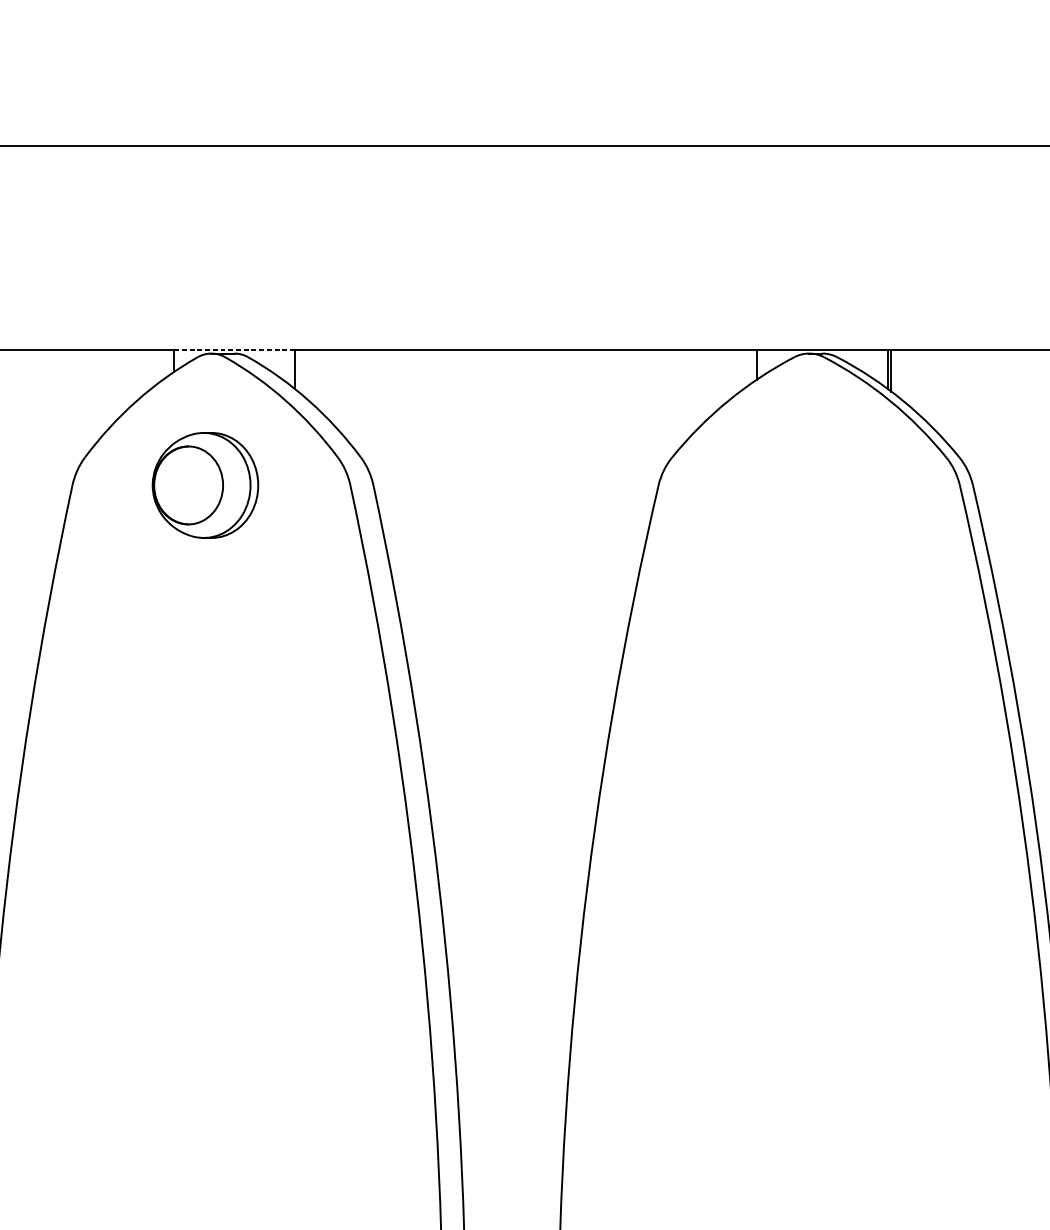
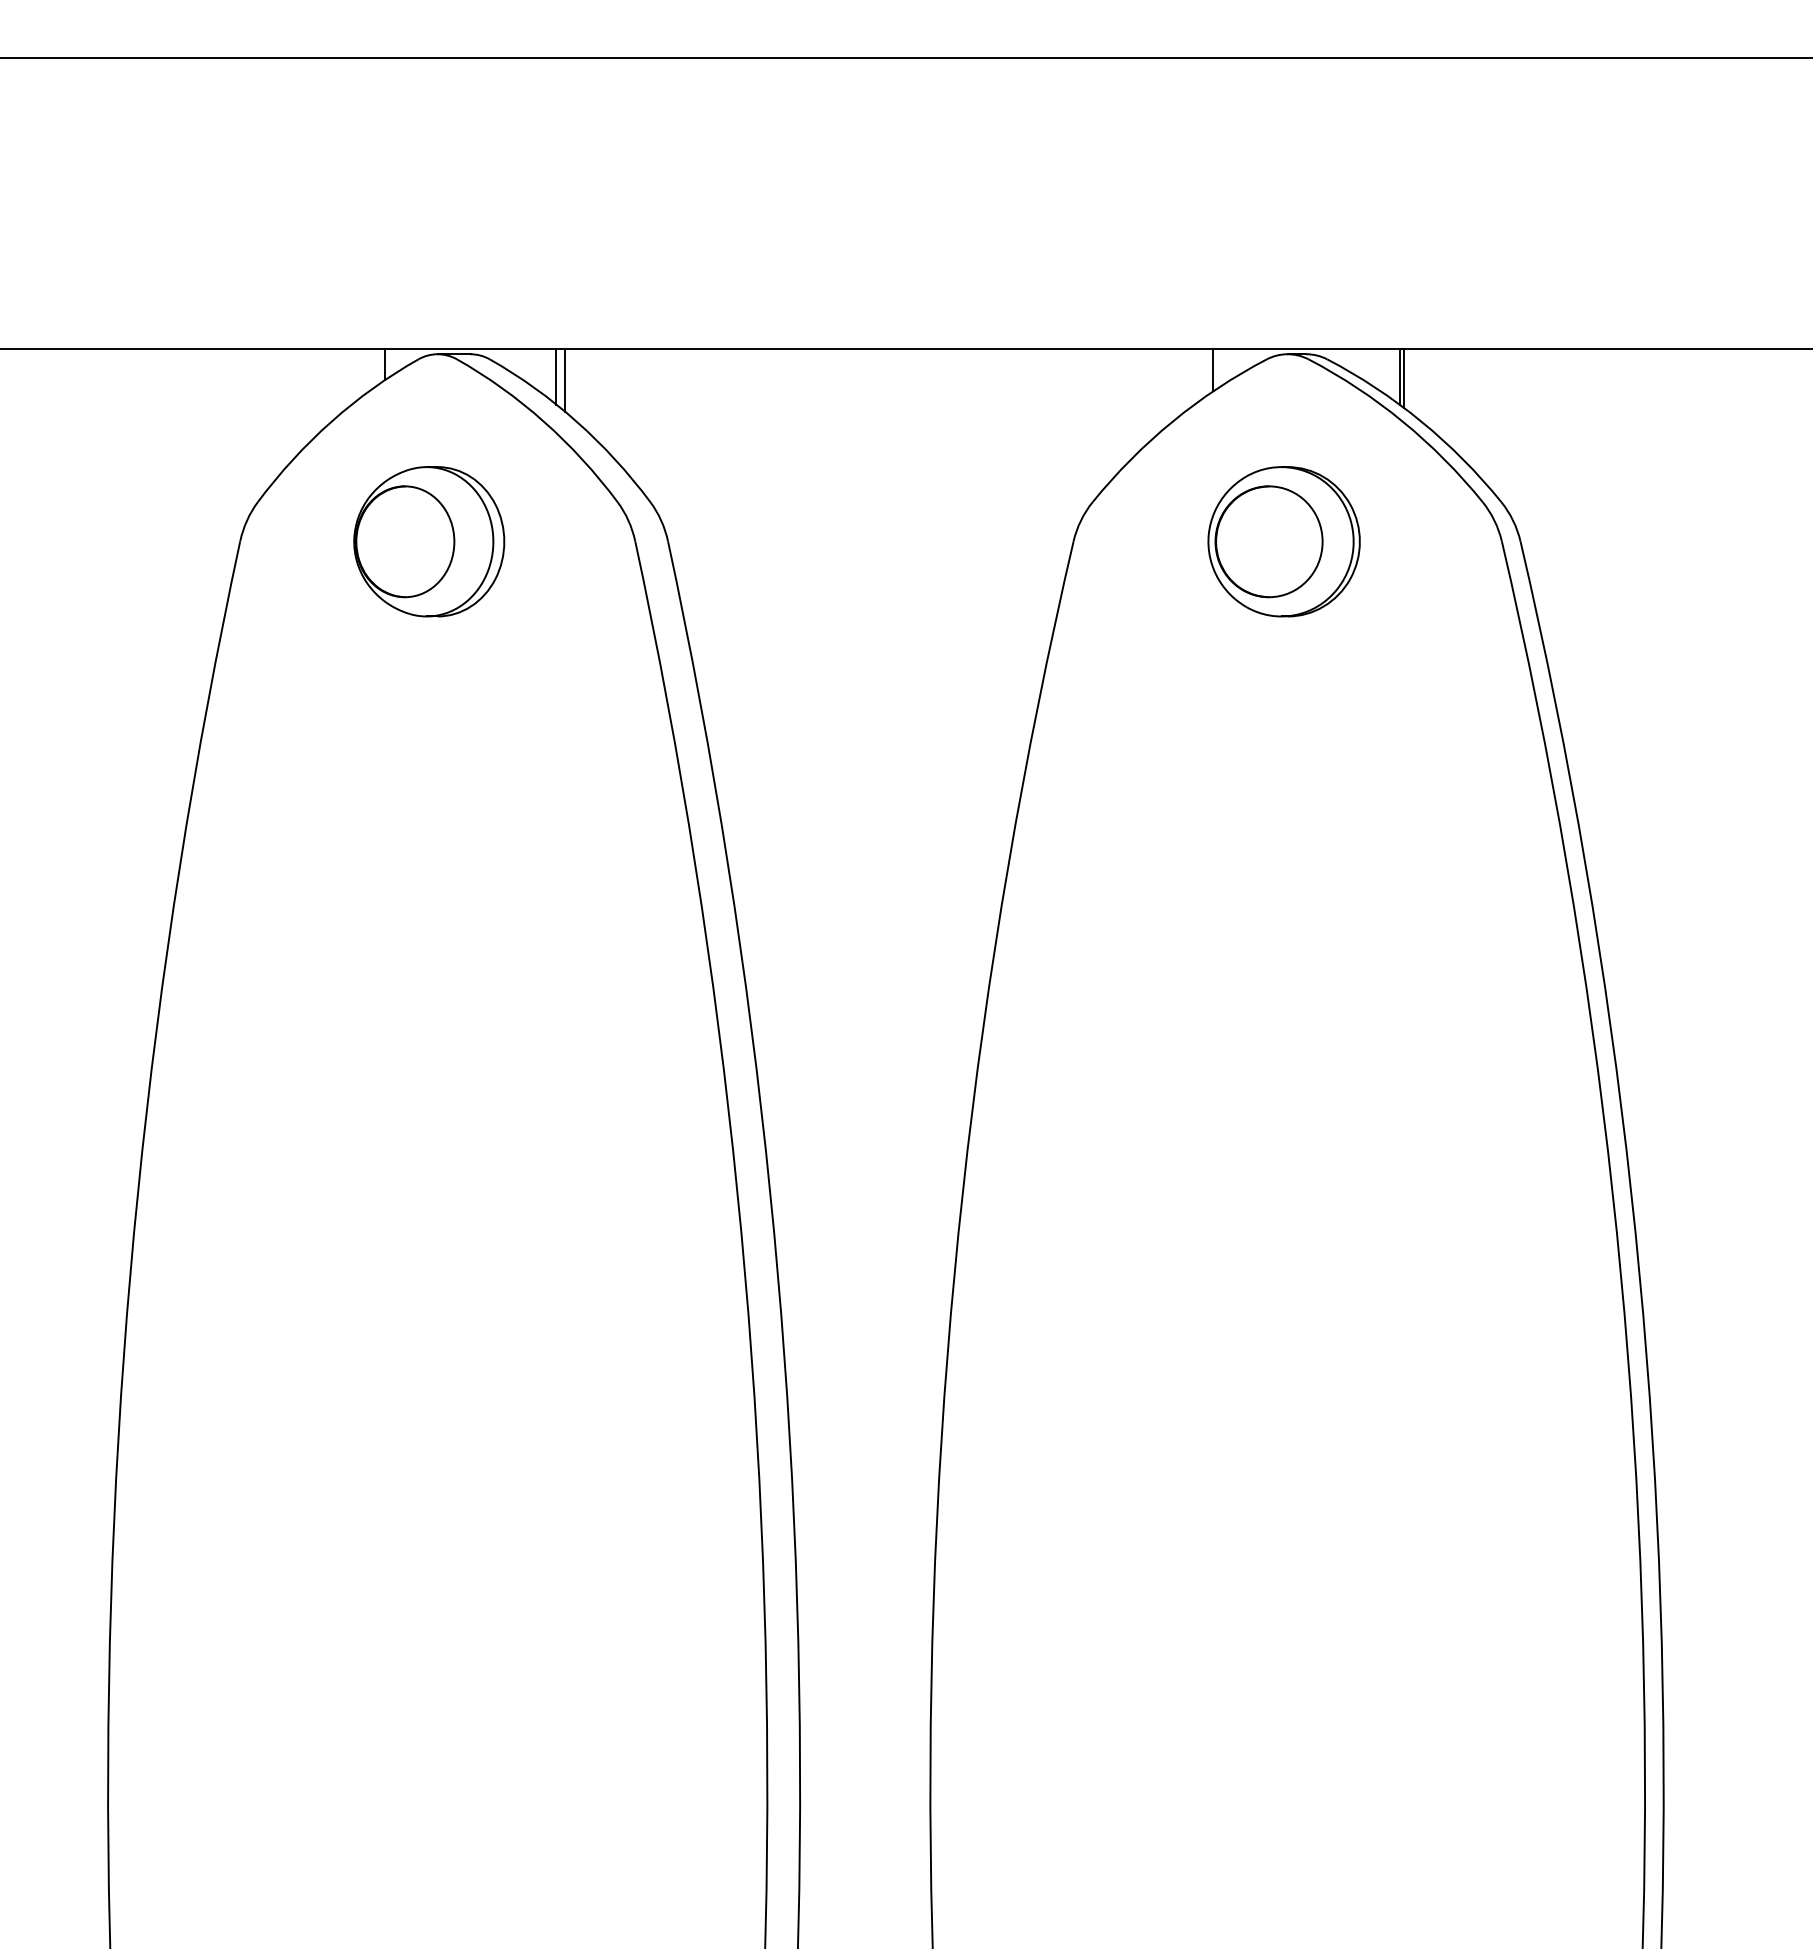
line: (234, 350) -> (470, 349), dashed -> solid
line: (301, 372) -> (565, 380), added
part: (806, 485) -> (1283, 541), added

